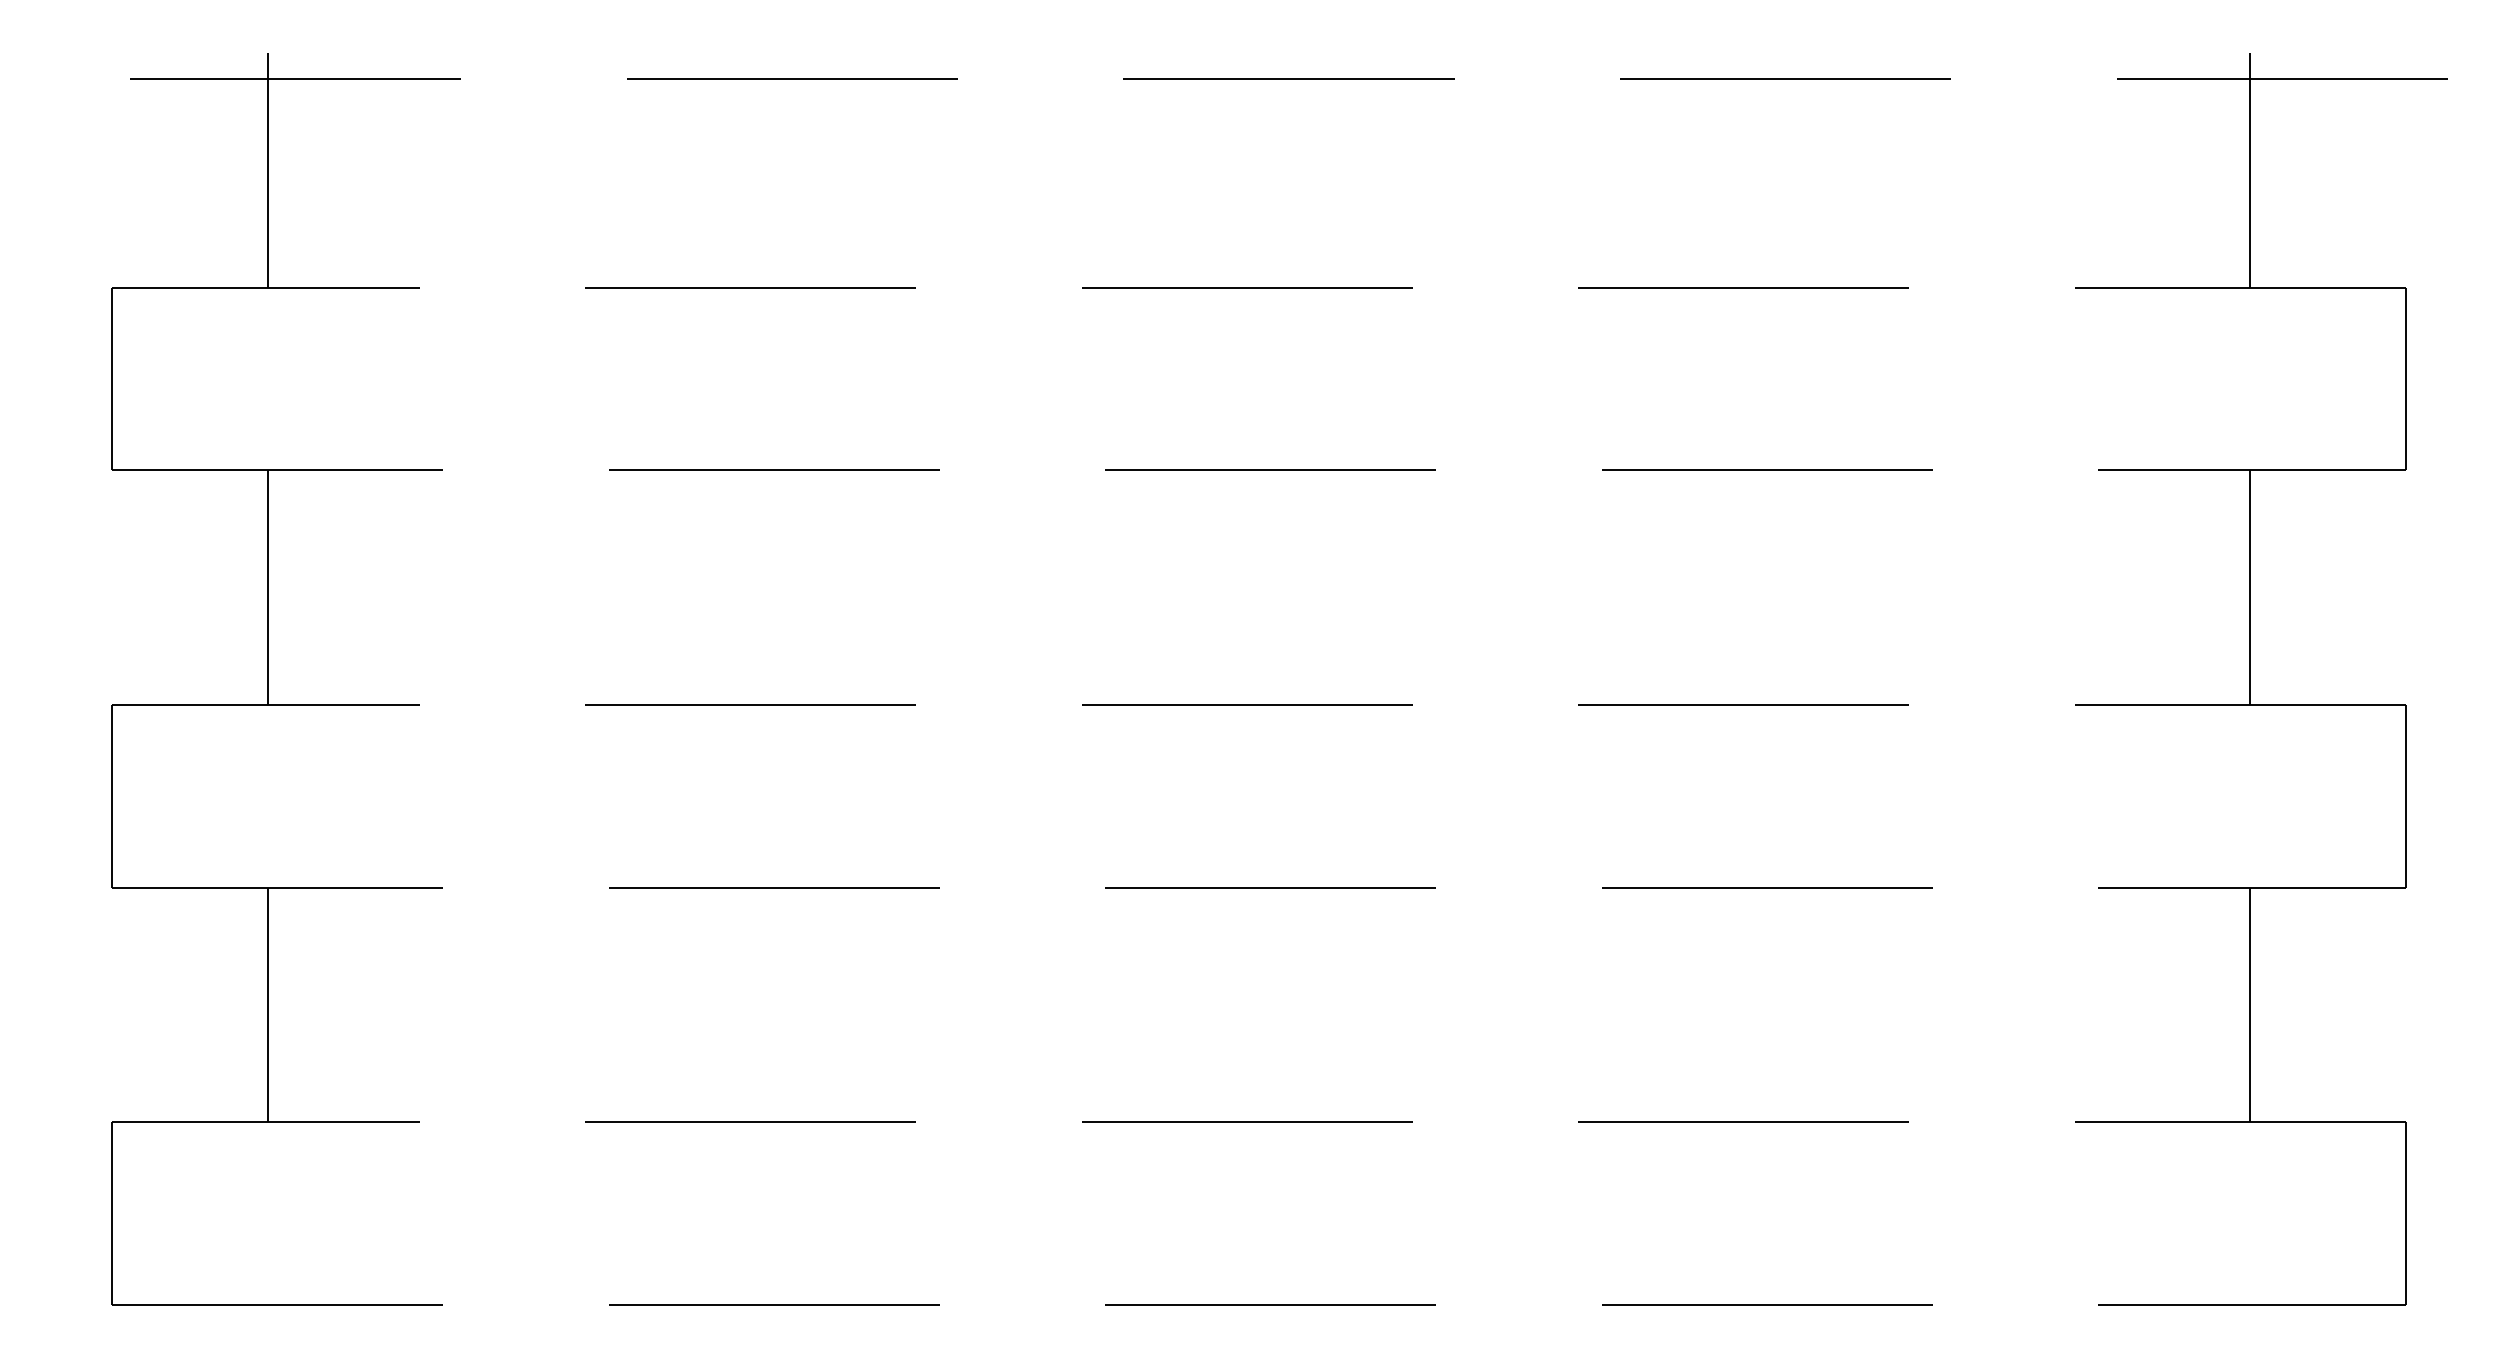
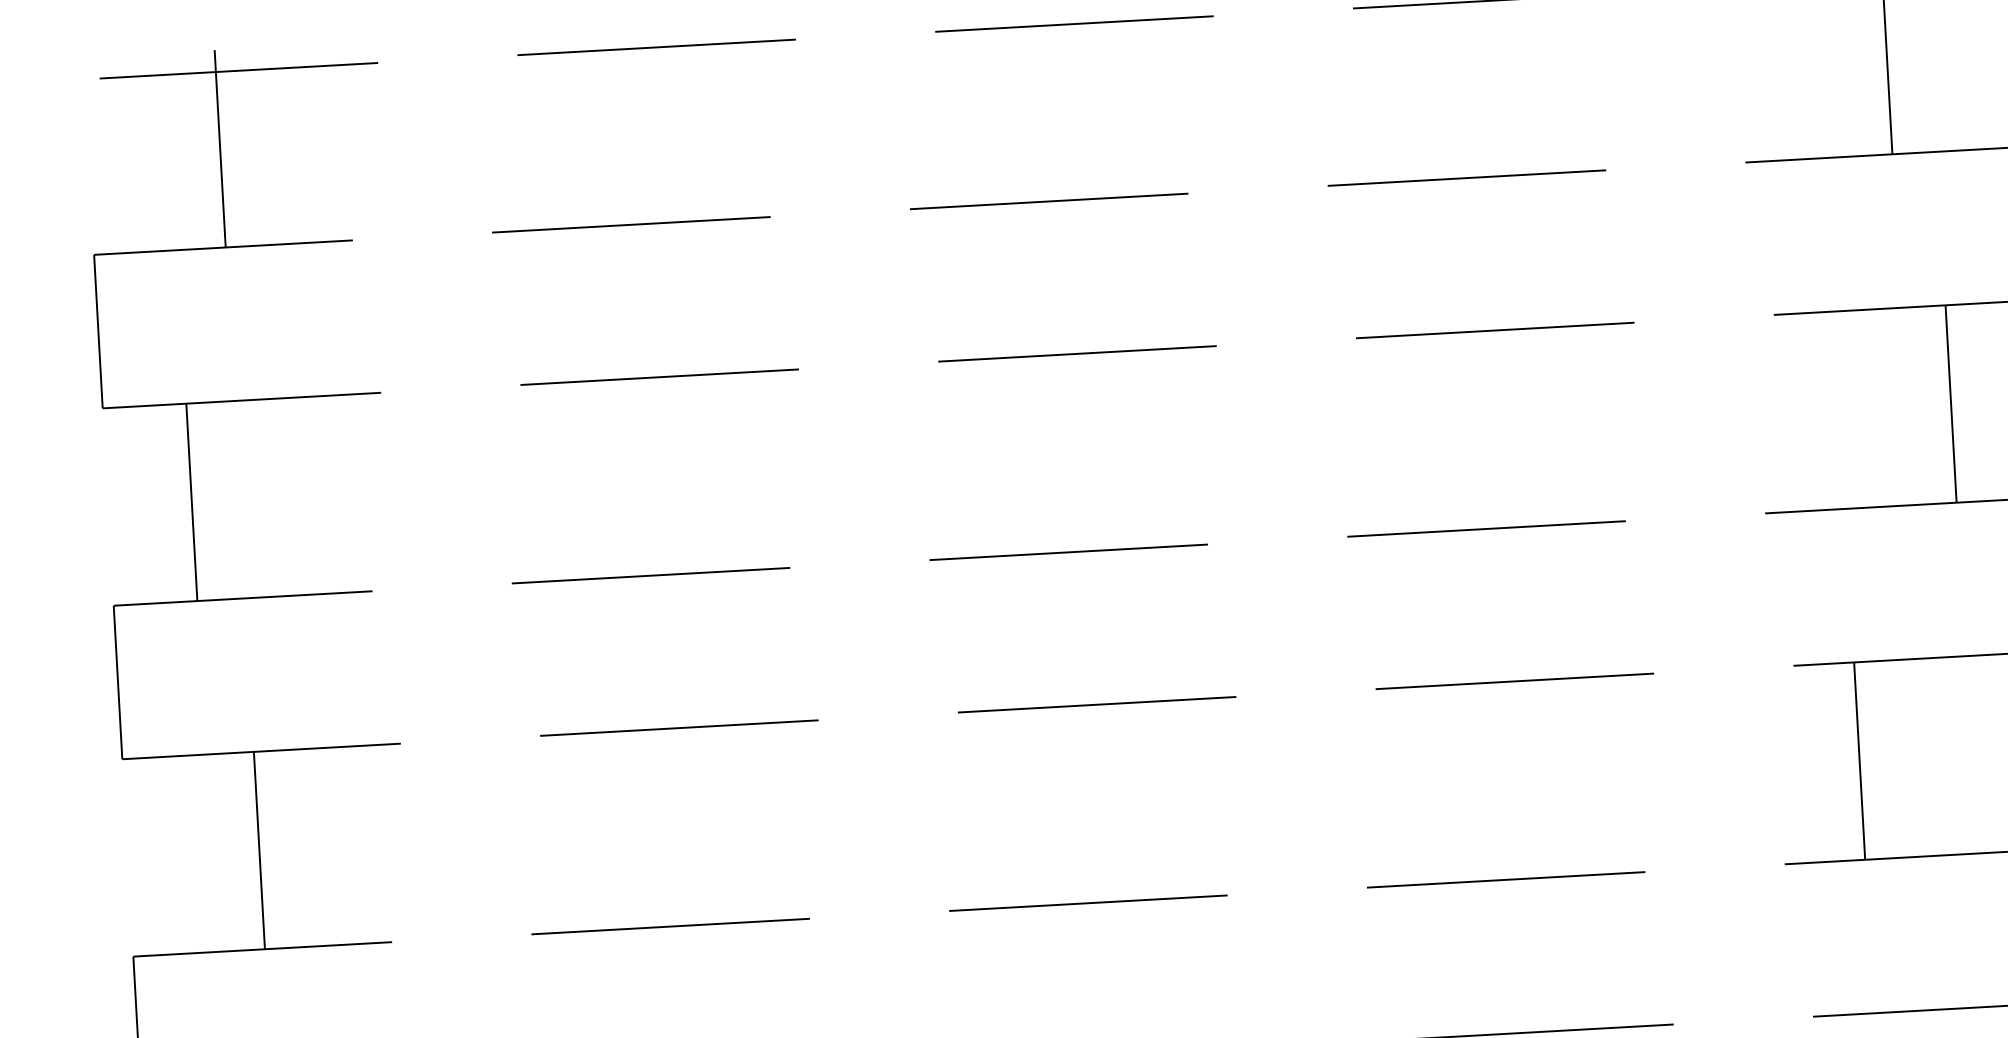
line: (268, 587) -> (191, 502), moved
line: (2249, 587) -> (1951, 403), moved
line: (2249, 1004) -> (1859, 760), moved

